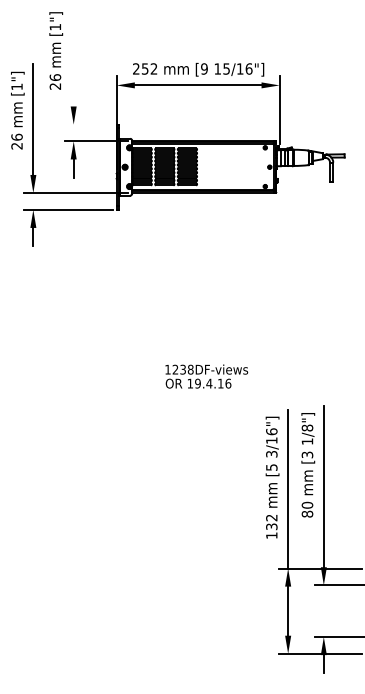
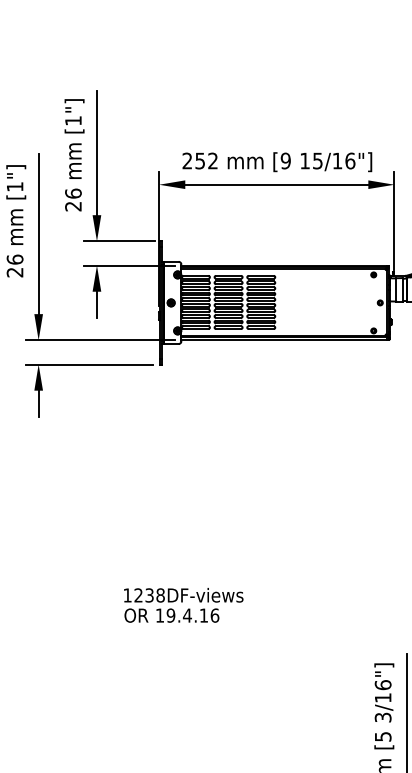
text: (56, 50) -> (74, 154), moved
line: (73, 63) -> (96, 153), added
line: (89, 124) -> (119, 241), added
text: (206, 376) -> (183, 605), moved

